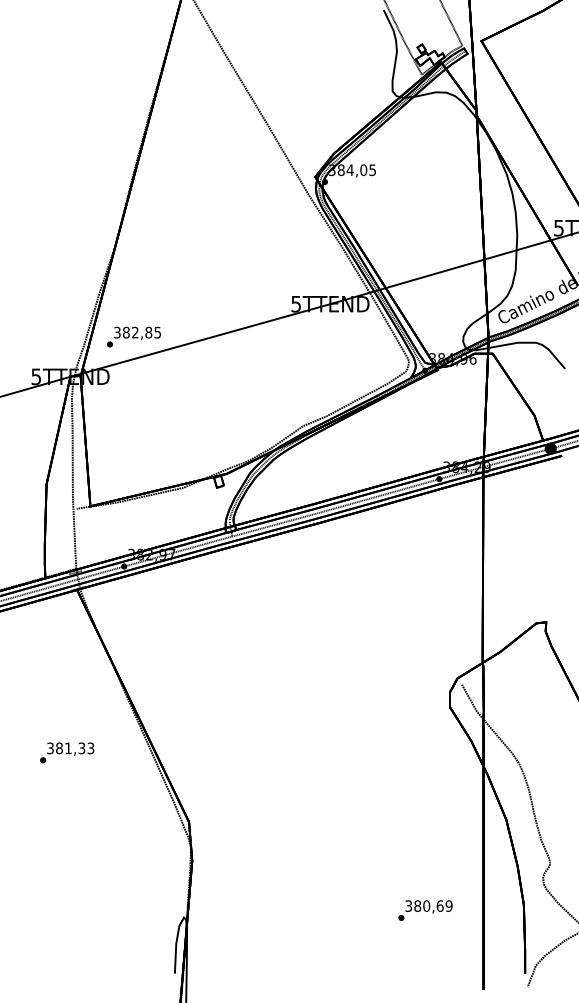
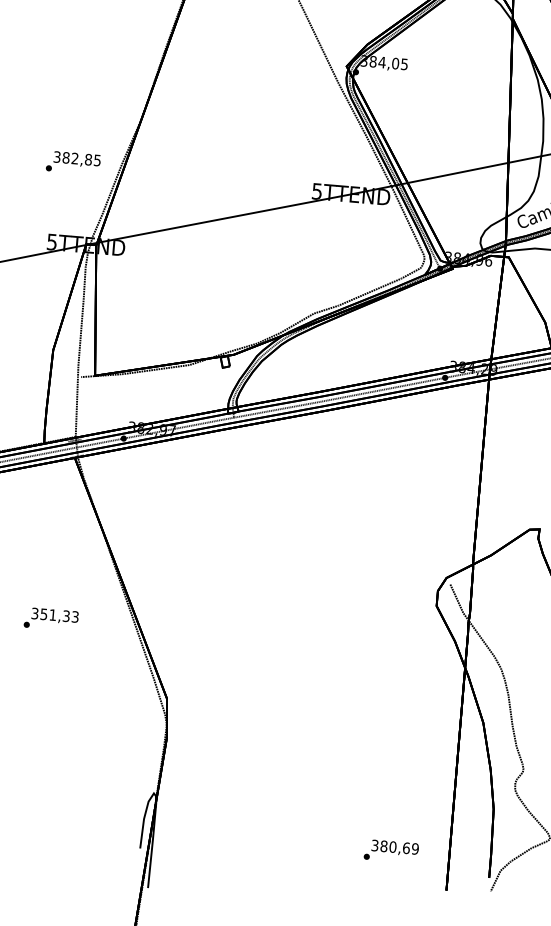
text: (133, 336) -> (72, 162), moved
text: (59, 748) -> (44, 614), 381,33 -> 351,33
text: (425, 910) -> (391, 851), moved

